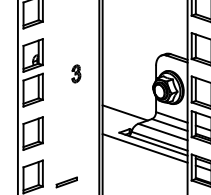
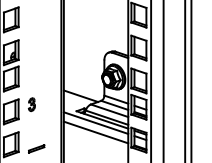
part: (75, 73) -> (31, 104), moved
line: (144, 160) -> (95, 132), added

